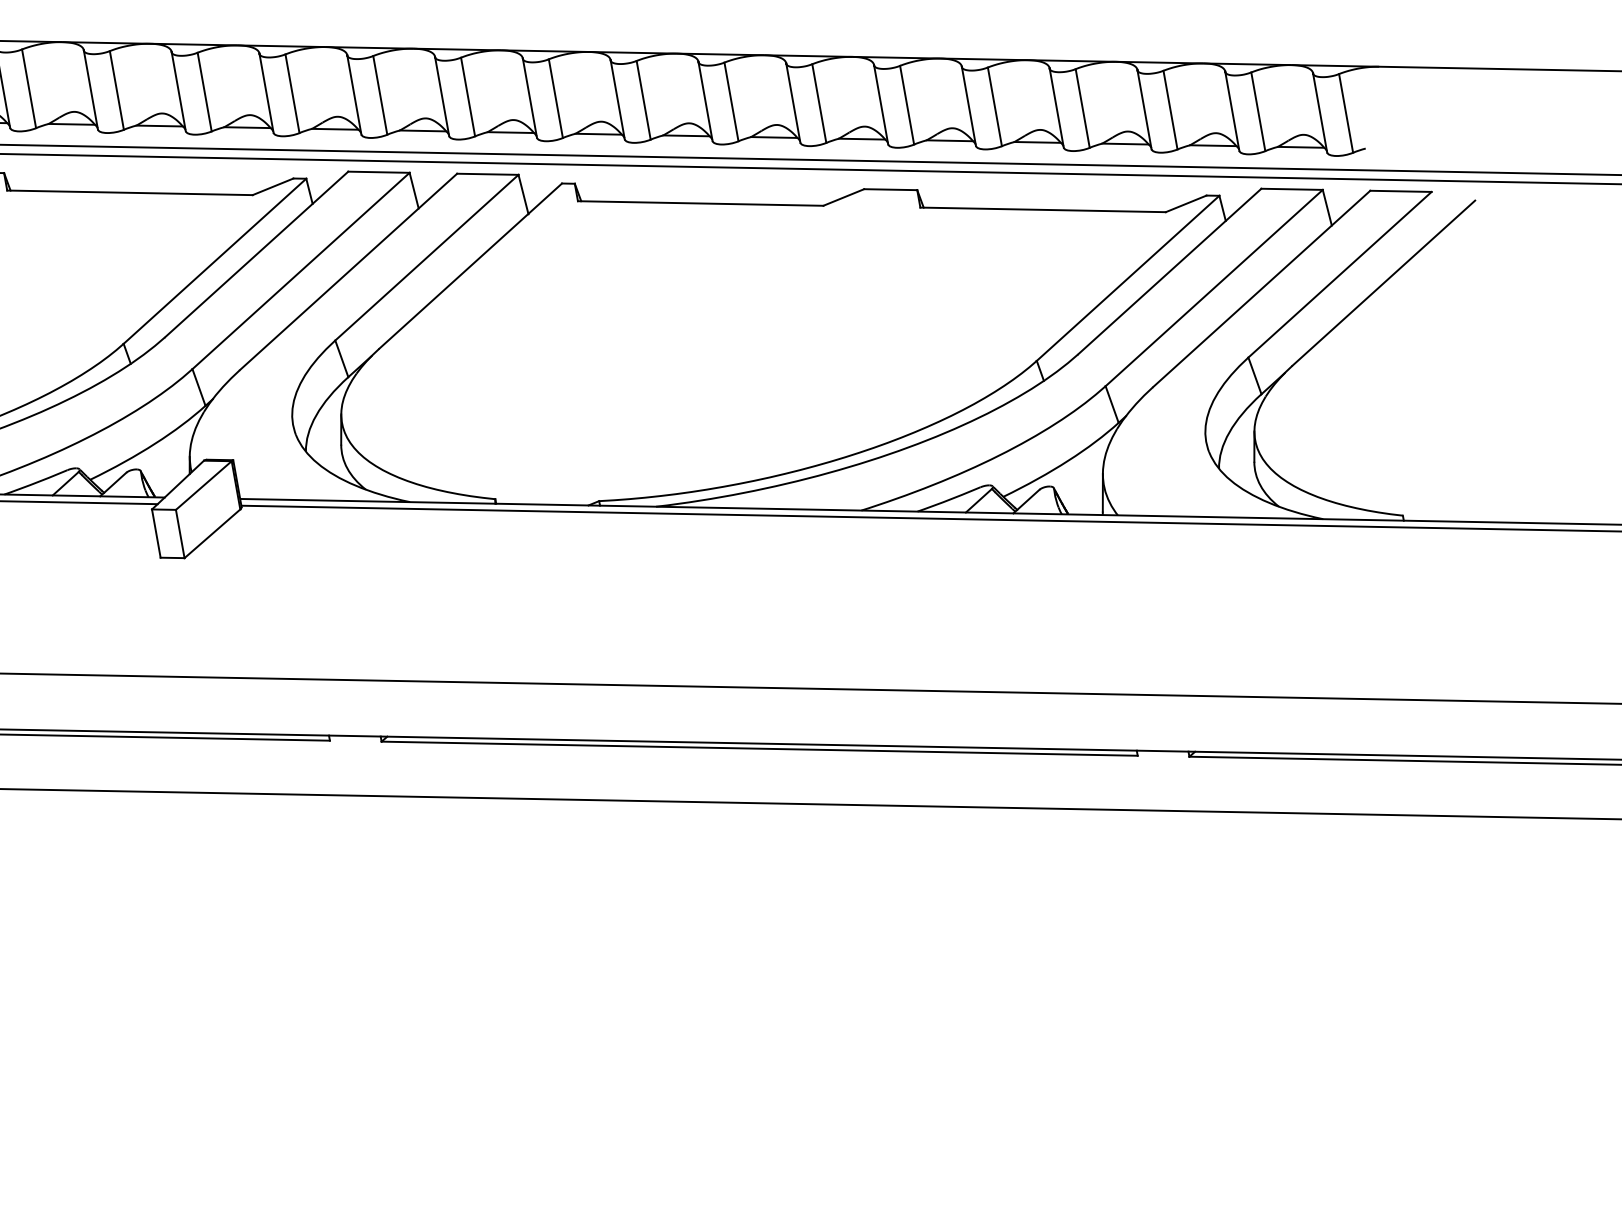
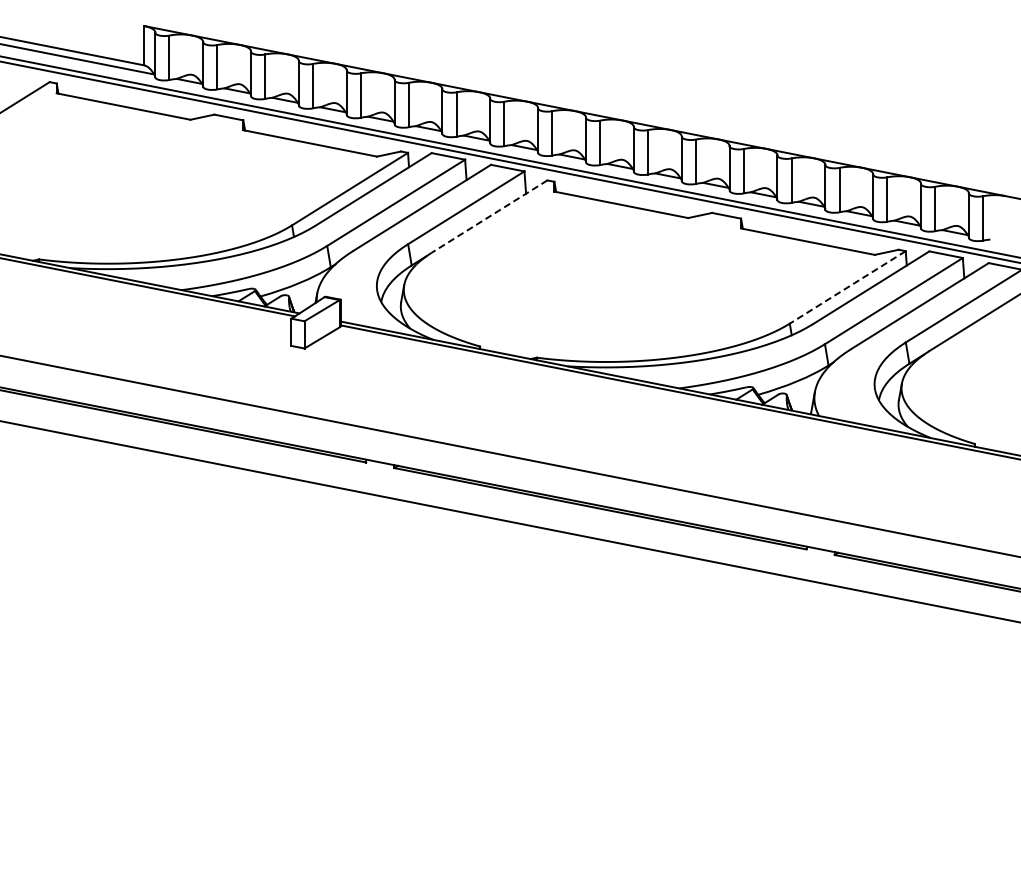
line: (470, 265) -> (489, 216), solid -> dashed
line: (1127, 278) -> (847, 287), solid -> dashed

